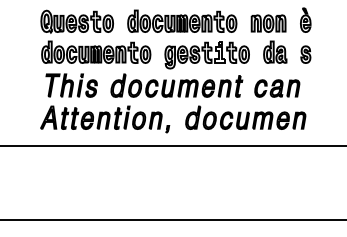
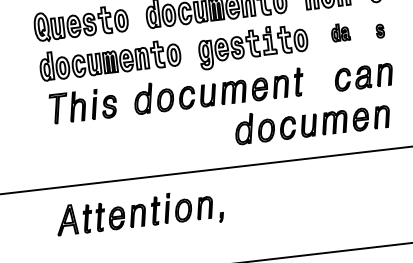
part: (275, 51) -> (340, 31), size x0.6
part: (305, 54) -> (379, 31), size x0.6
part: (277, 88) -> (364, 77), moved
part: (105, 119) -> (140, 214), moved

